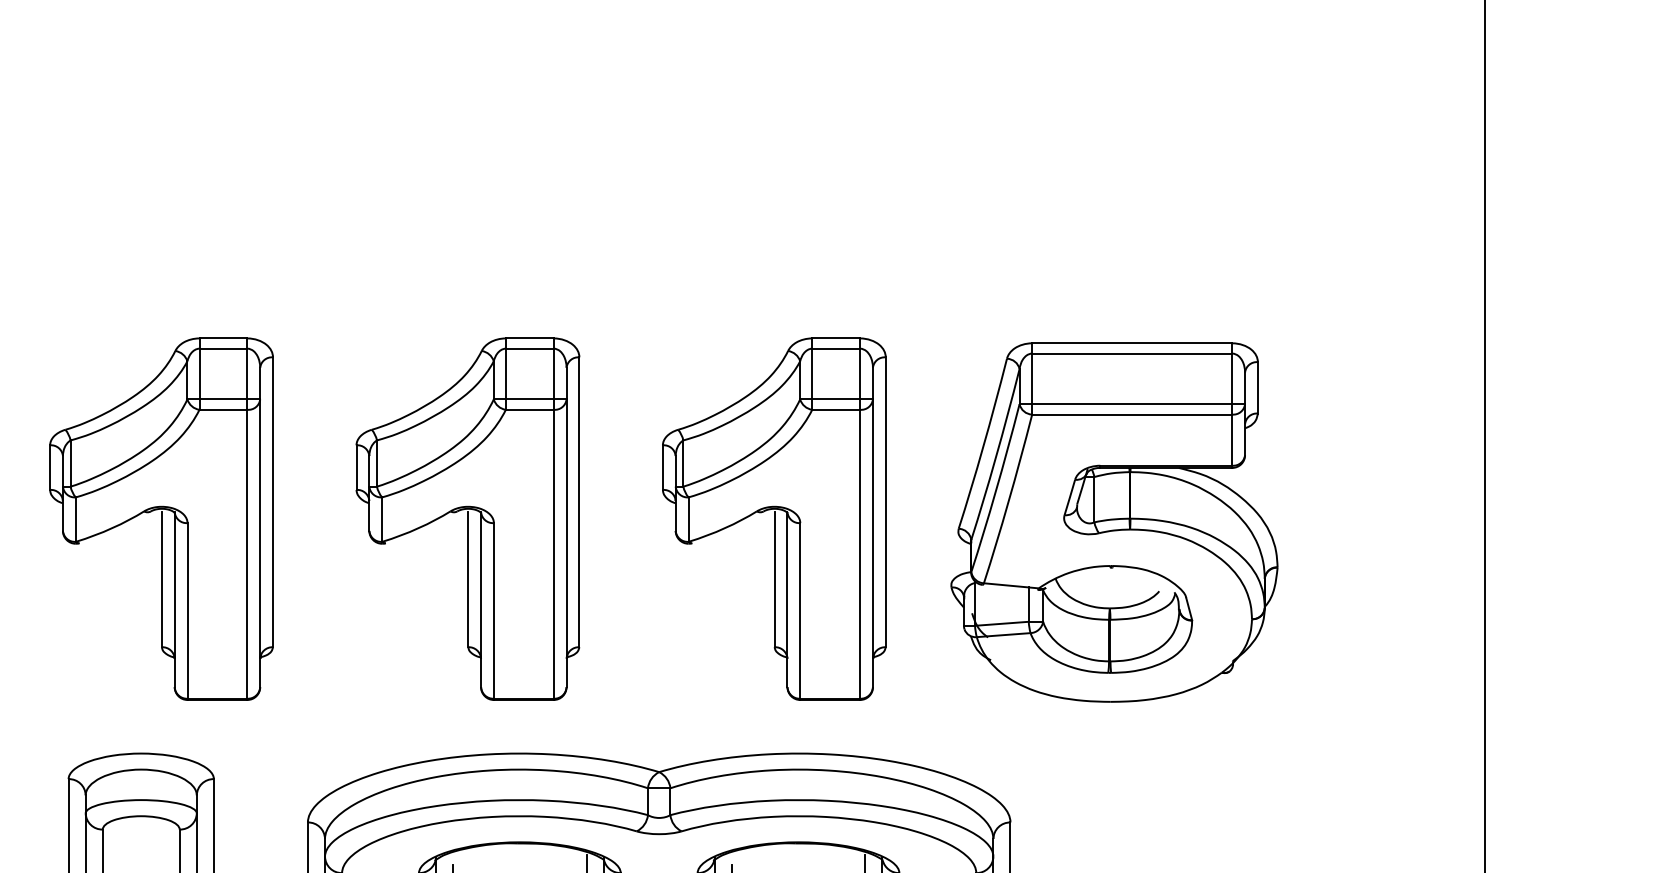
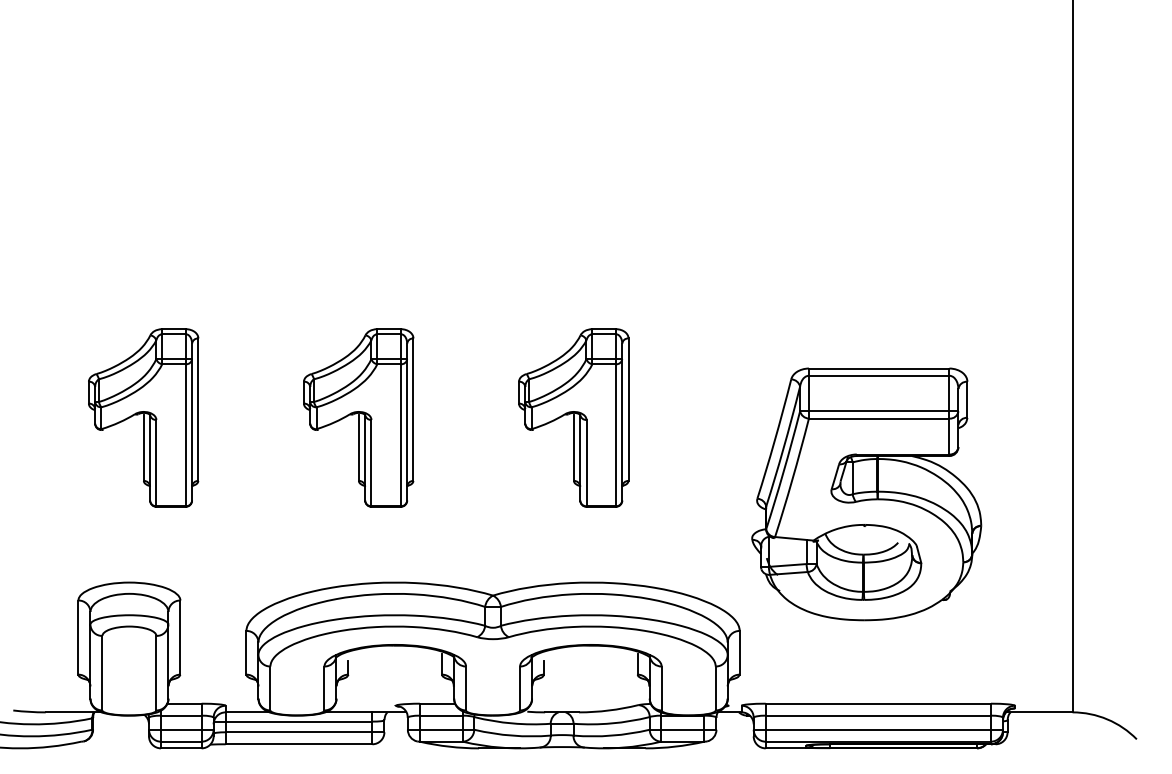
part: (161, 518) -> (143, 417), size x0.7
part: (467, 518) -> (358, 417), size x0.7
part: (773, 518) -> (573, 417), size x0.7
part: (1114, 522) -> (866, 494), moved

